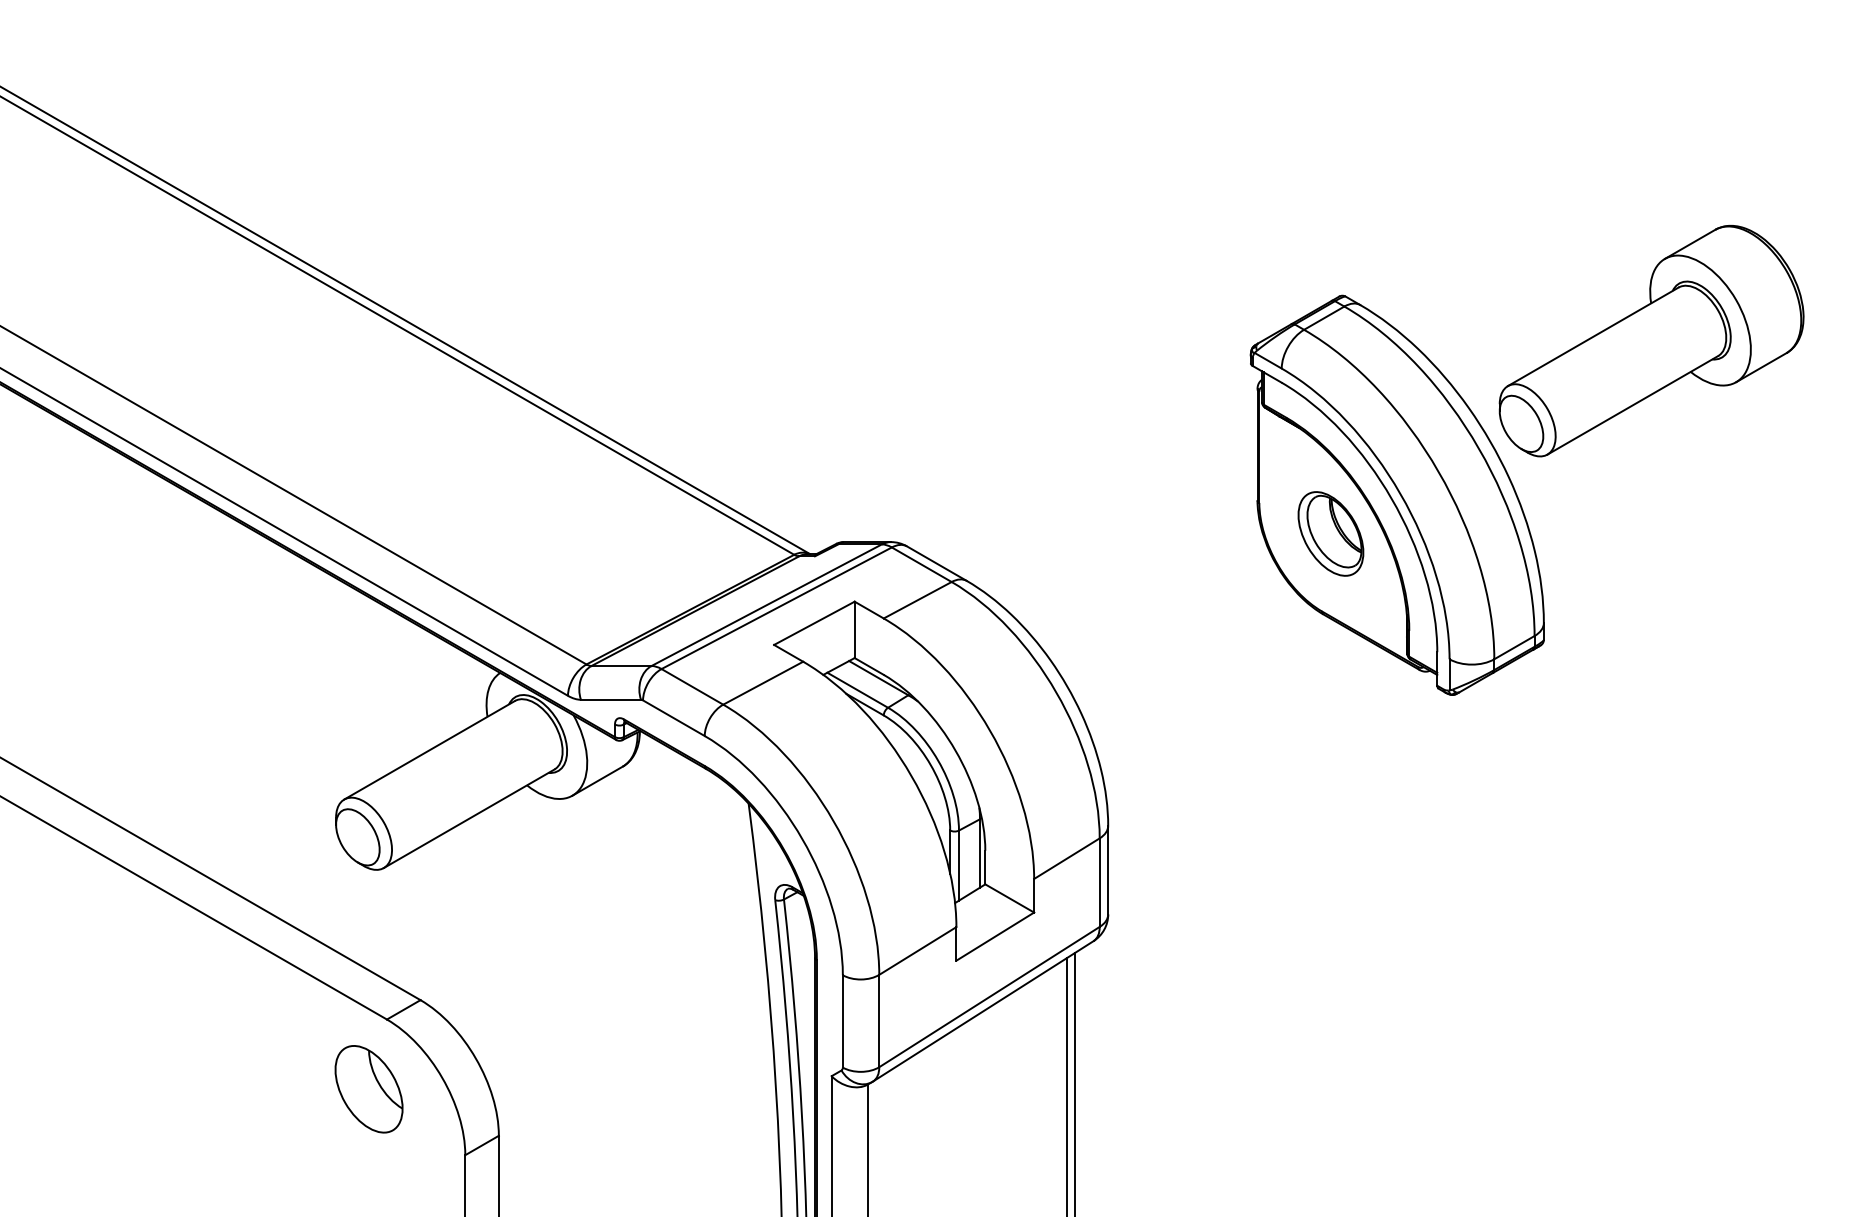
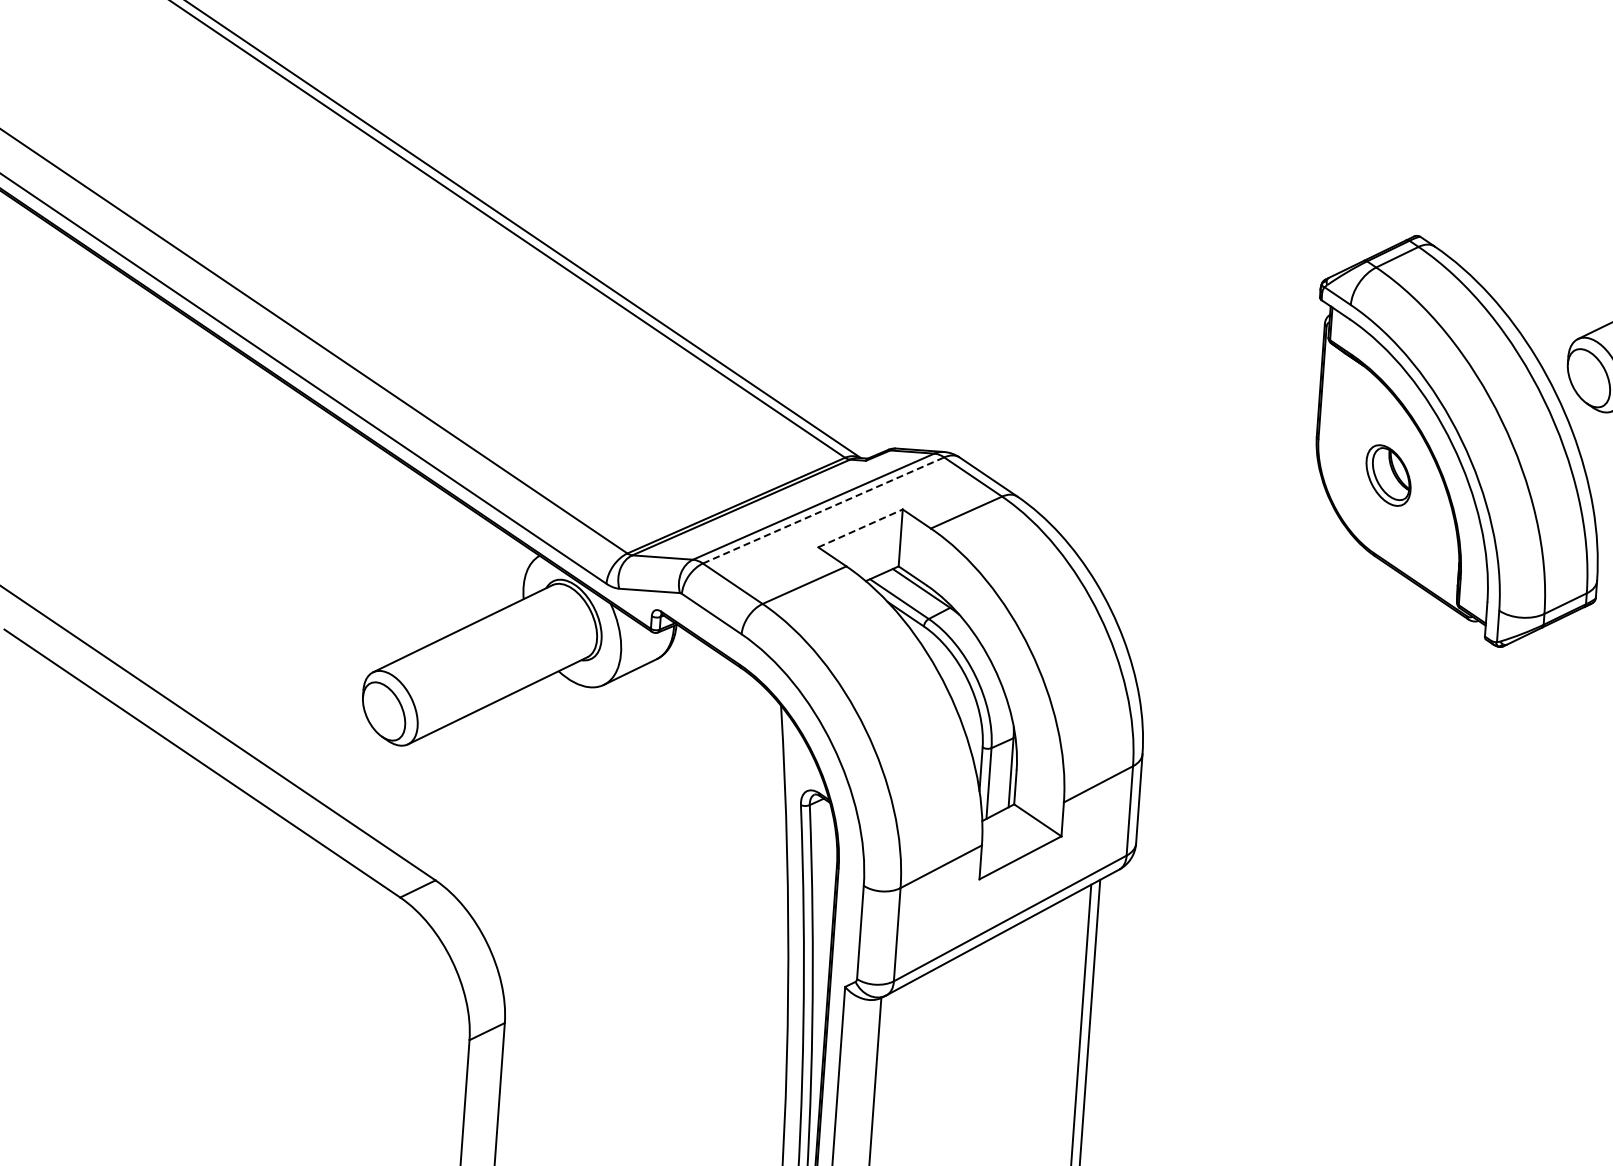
part: (1330, 533) -> (1388, 475), size x0.7
line: (777, 608) -> (824, 510), solid -> dashed
line: (814, 623) -> (860, 528), solid -> dashed
part: (368, 1089) -> (376, 966), removed

